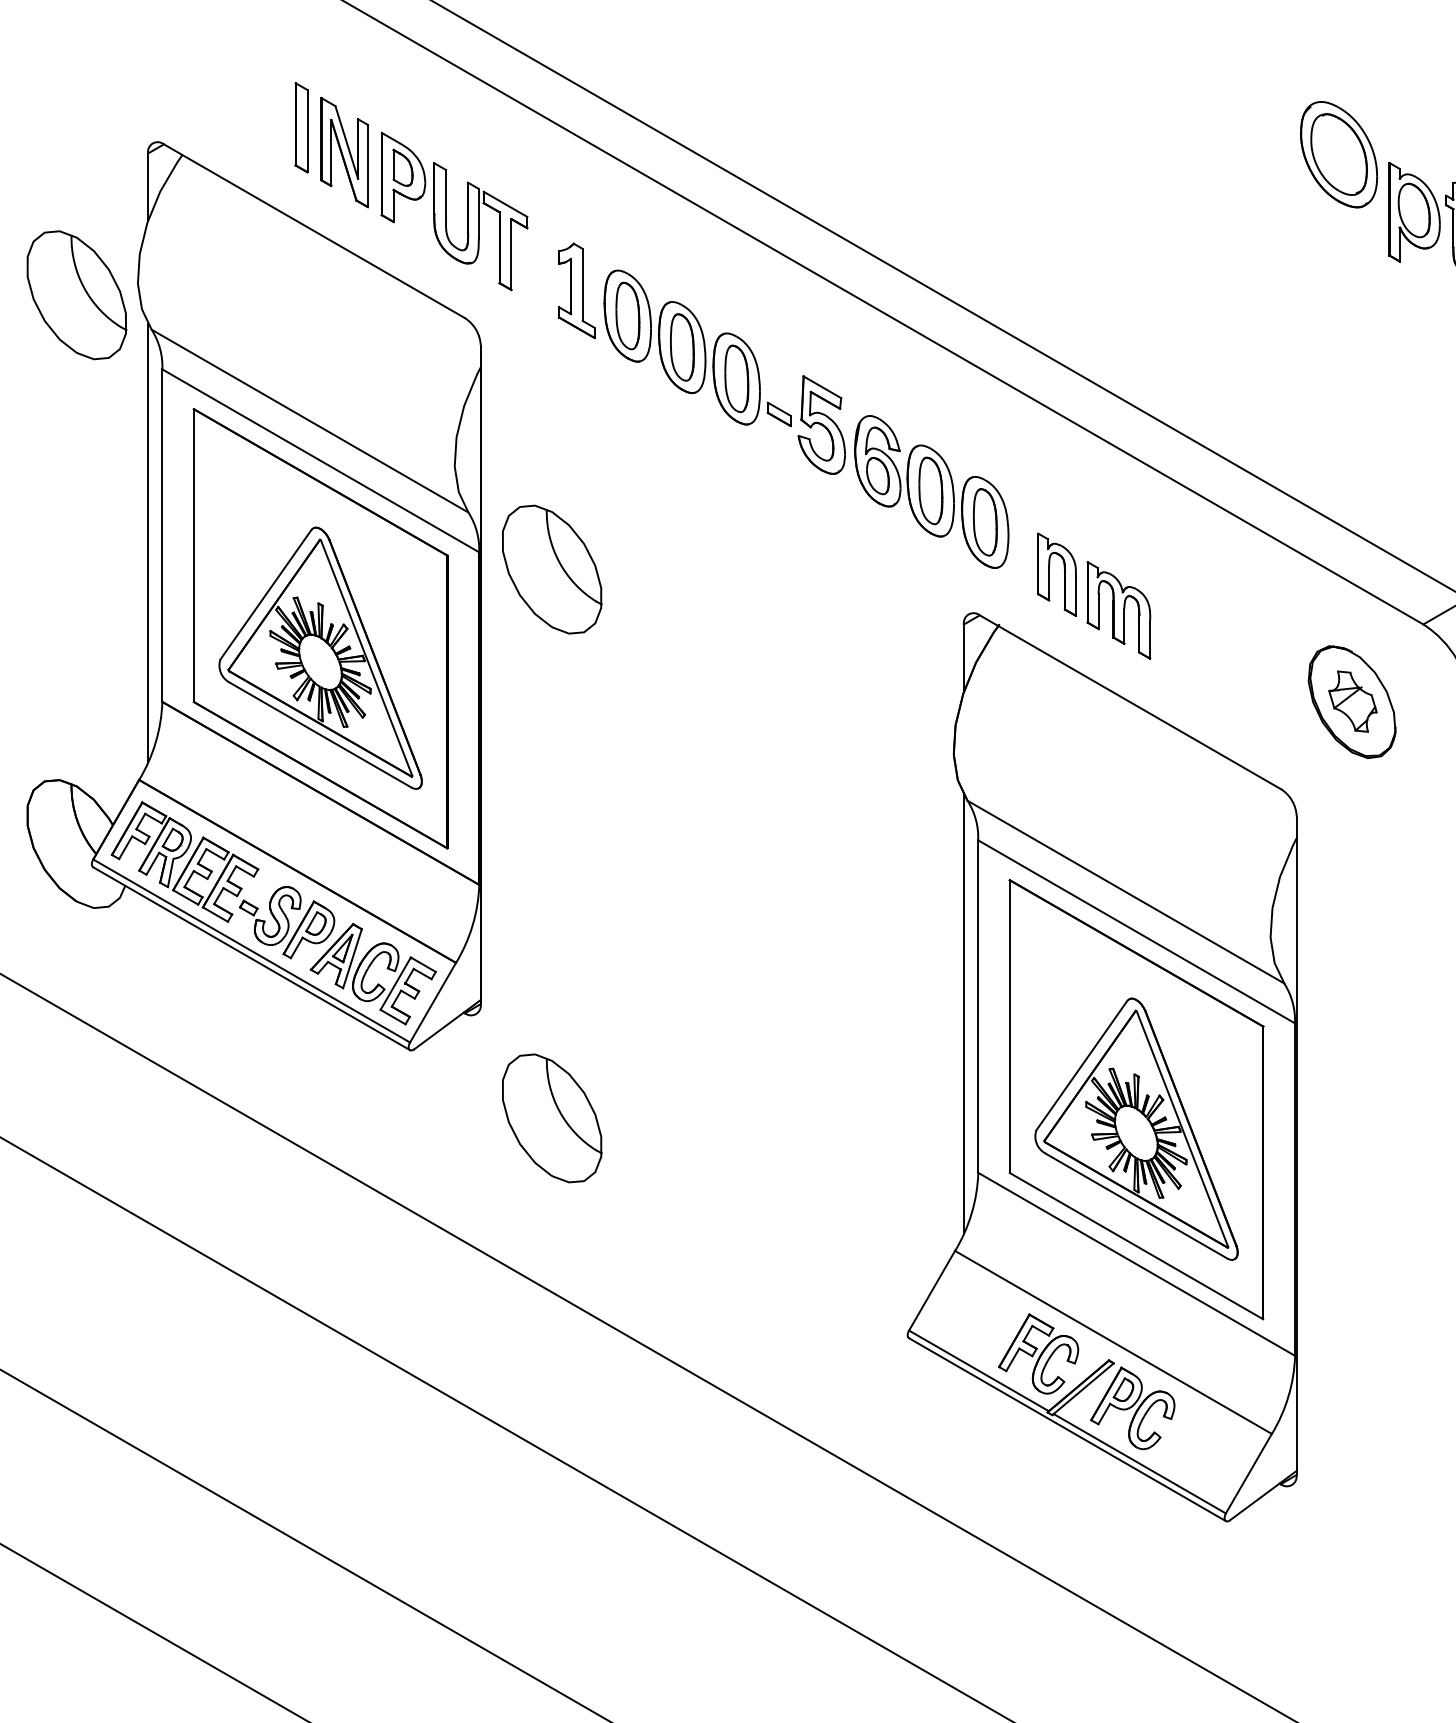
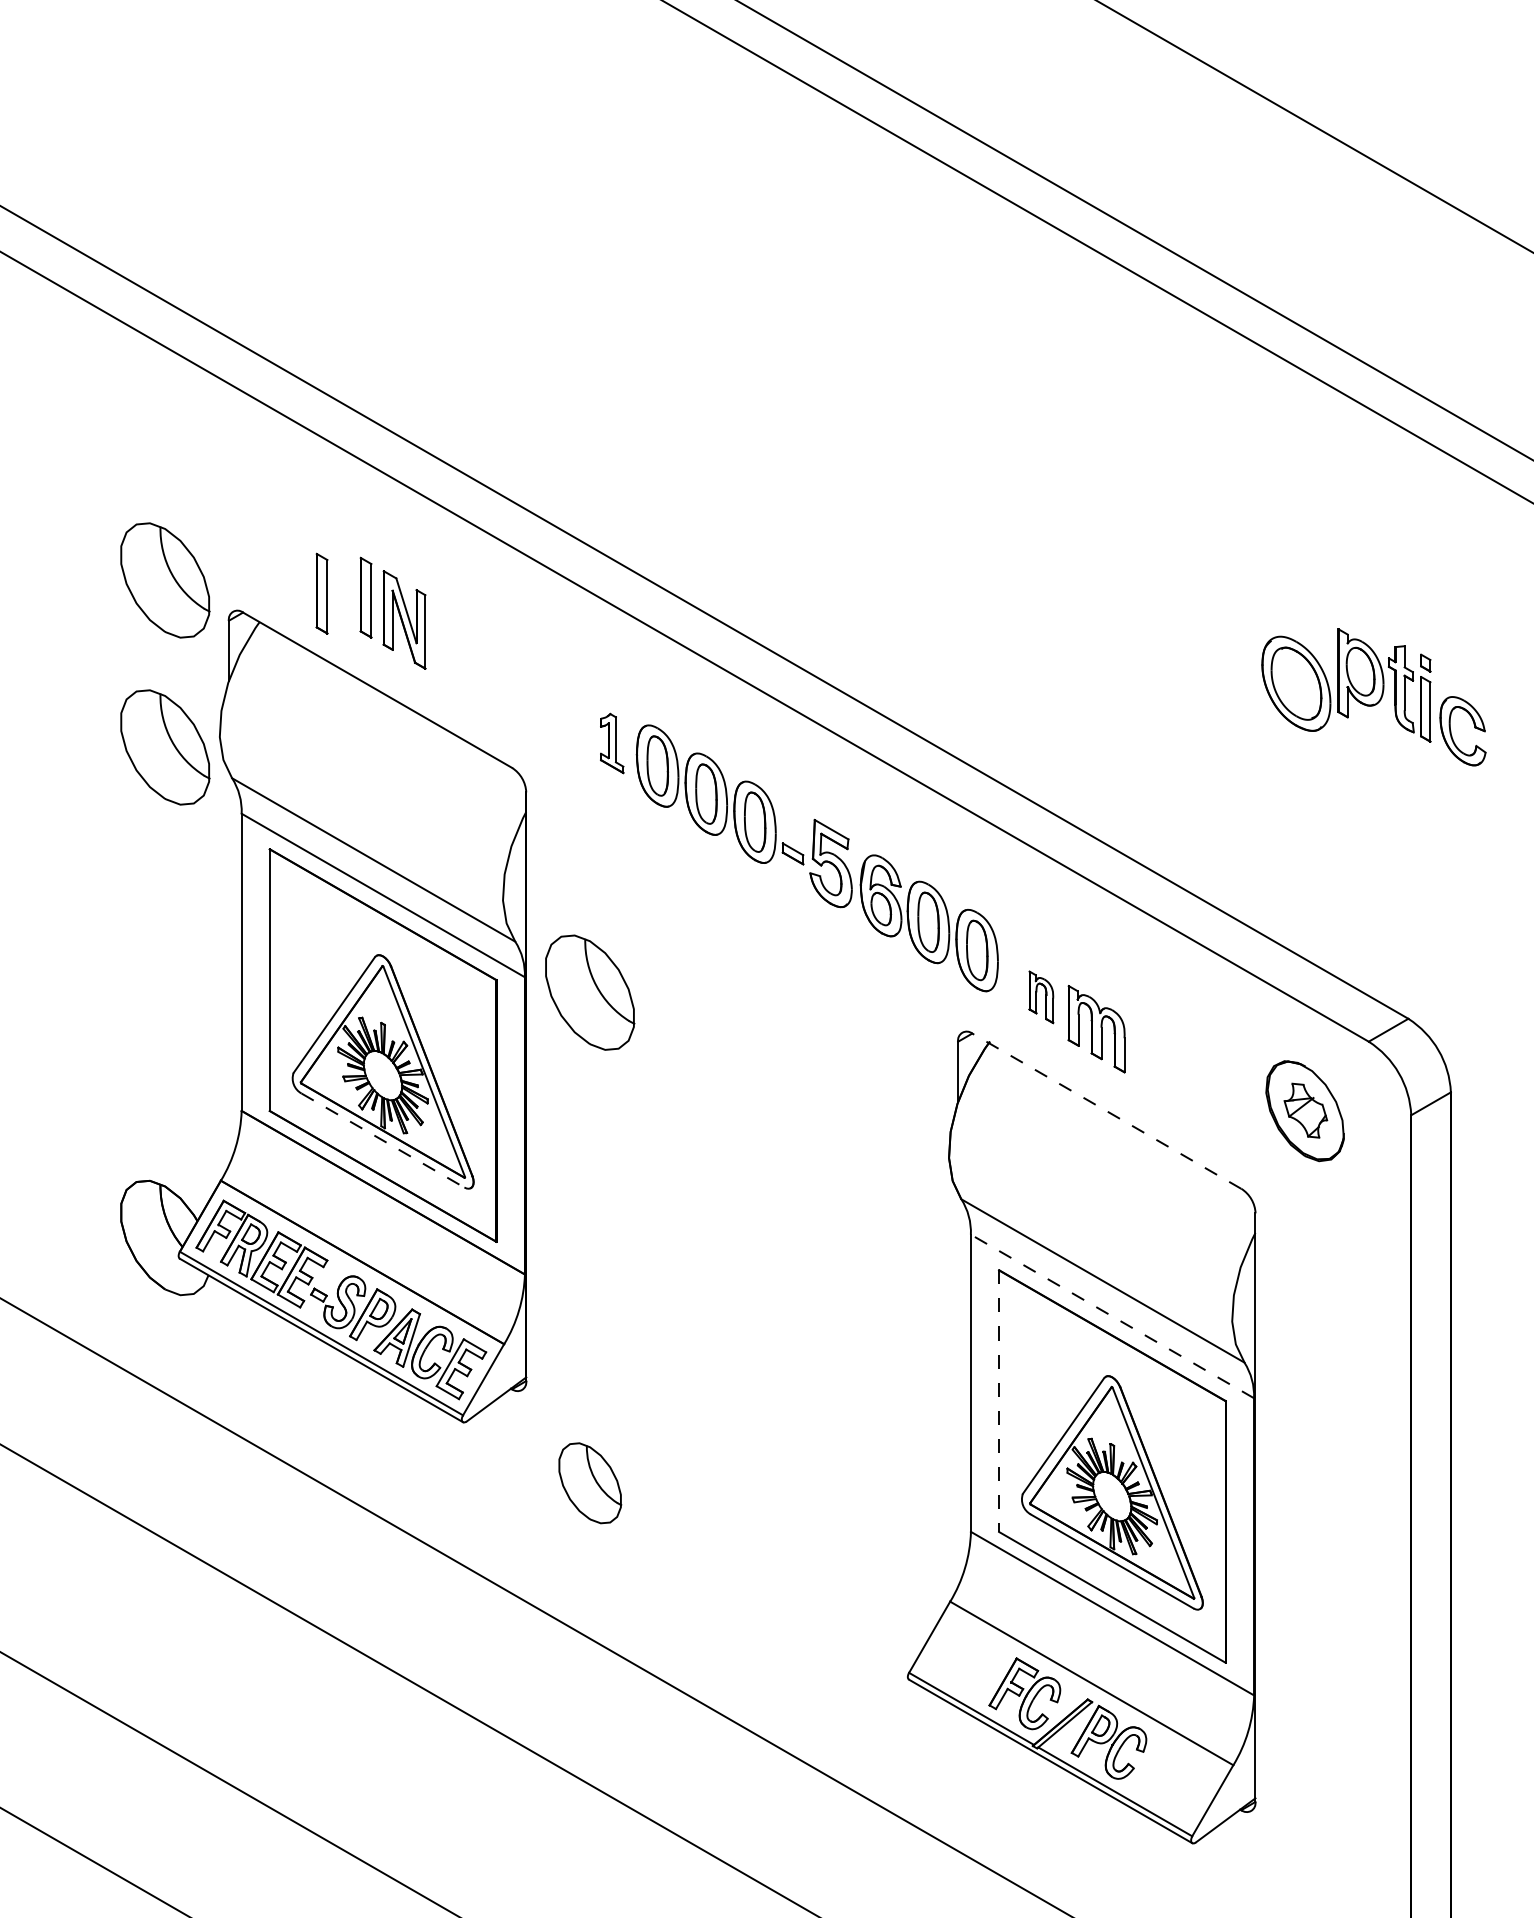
part: (77, 108) -> (165, 580), added
part: (251, 123) -> (321, 593), added
part: (1339, 154) -> (1296, 683), moved
part: (446, 211) -> (495, 672), removed
part: (577, 290) -> (612, 743), size x0.7
line: (147, 543) -> (228, 969), removed
part: (1057, 574) -> (1041, 997), size x0.7
line: (1129, 701) -> (1106, 1110), solid -> dashed
line: (321, 734) -> (383, 1140), solid -> dashed
line: (1136, 931) -> (1112, 1316), solid -> dashed
line: (964, 1014) -> (958, 1390), removed
line: (1010, 1026) -> (999, 1401), solid -> dashed
part: (552, 1118) -> (590, 1483), size x0.7

